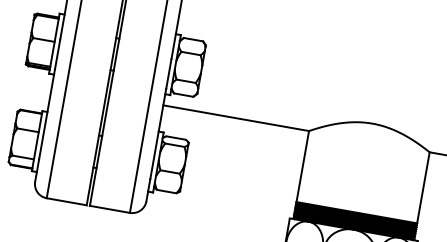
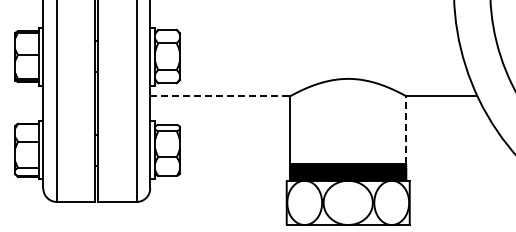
line: (236, 118) -> (220, 96), solid -> dashed
line: (423, 187) -> (406, 129), solid -> dashed

